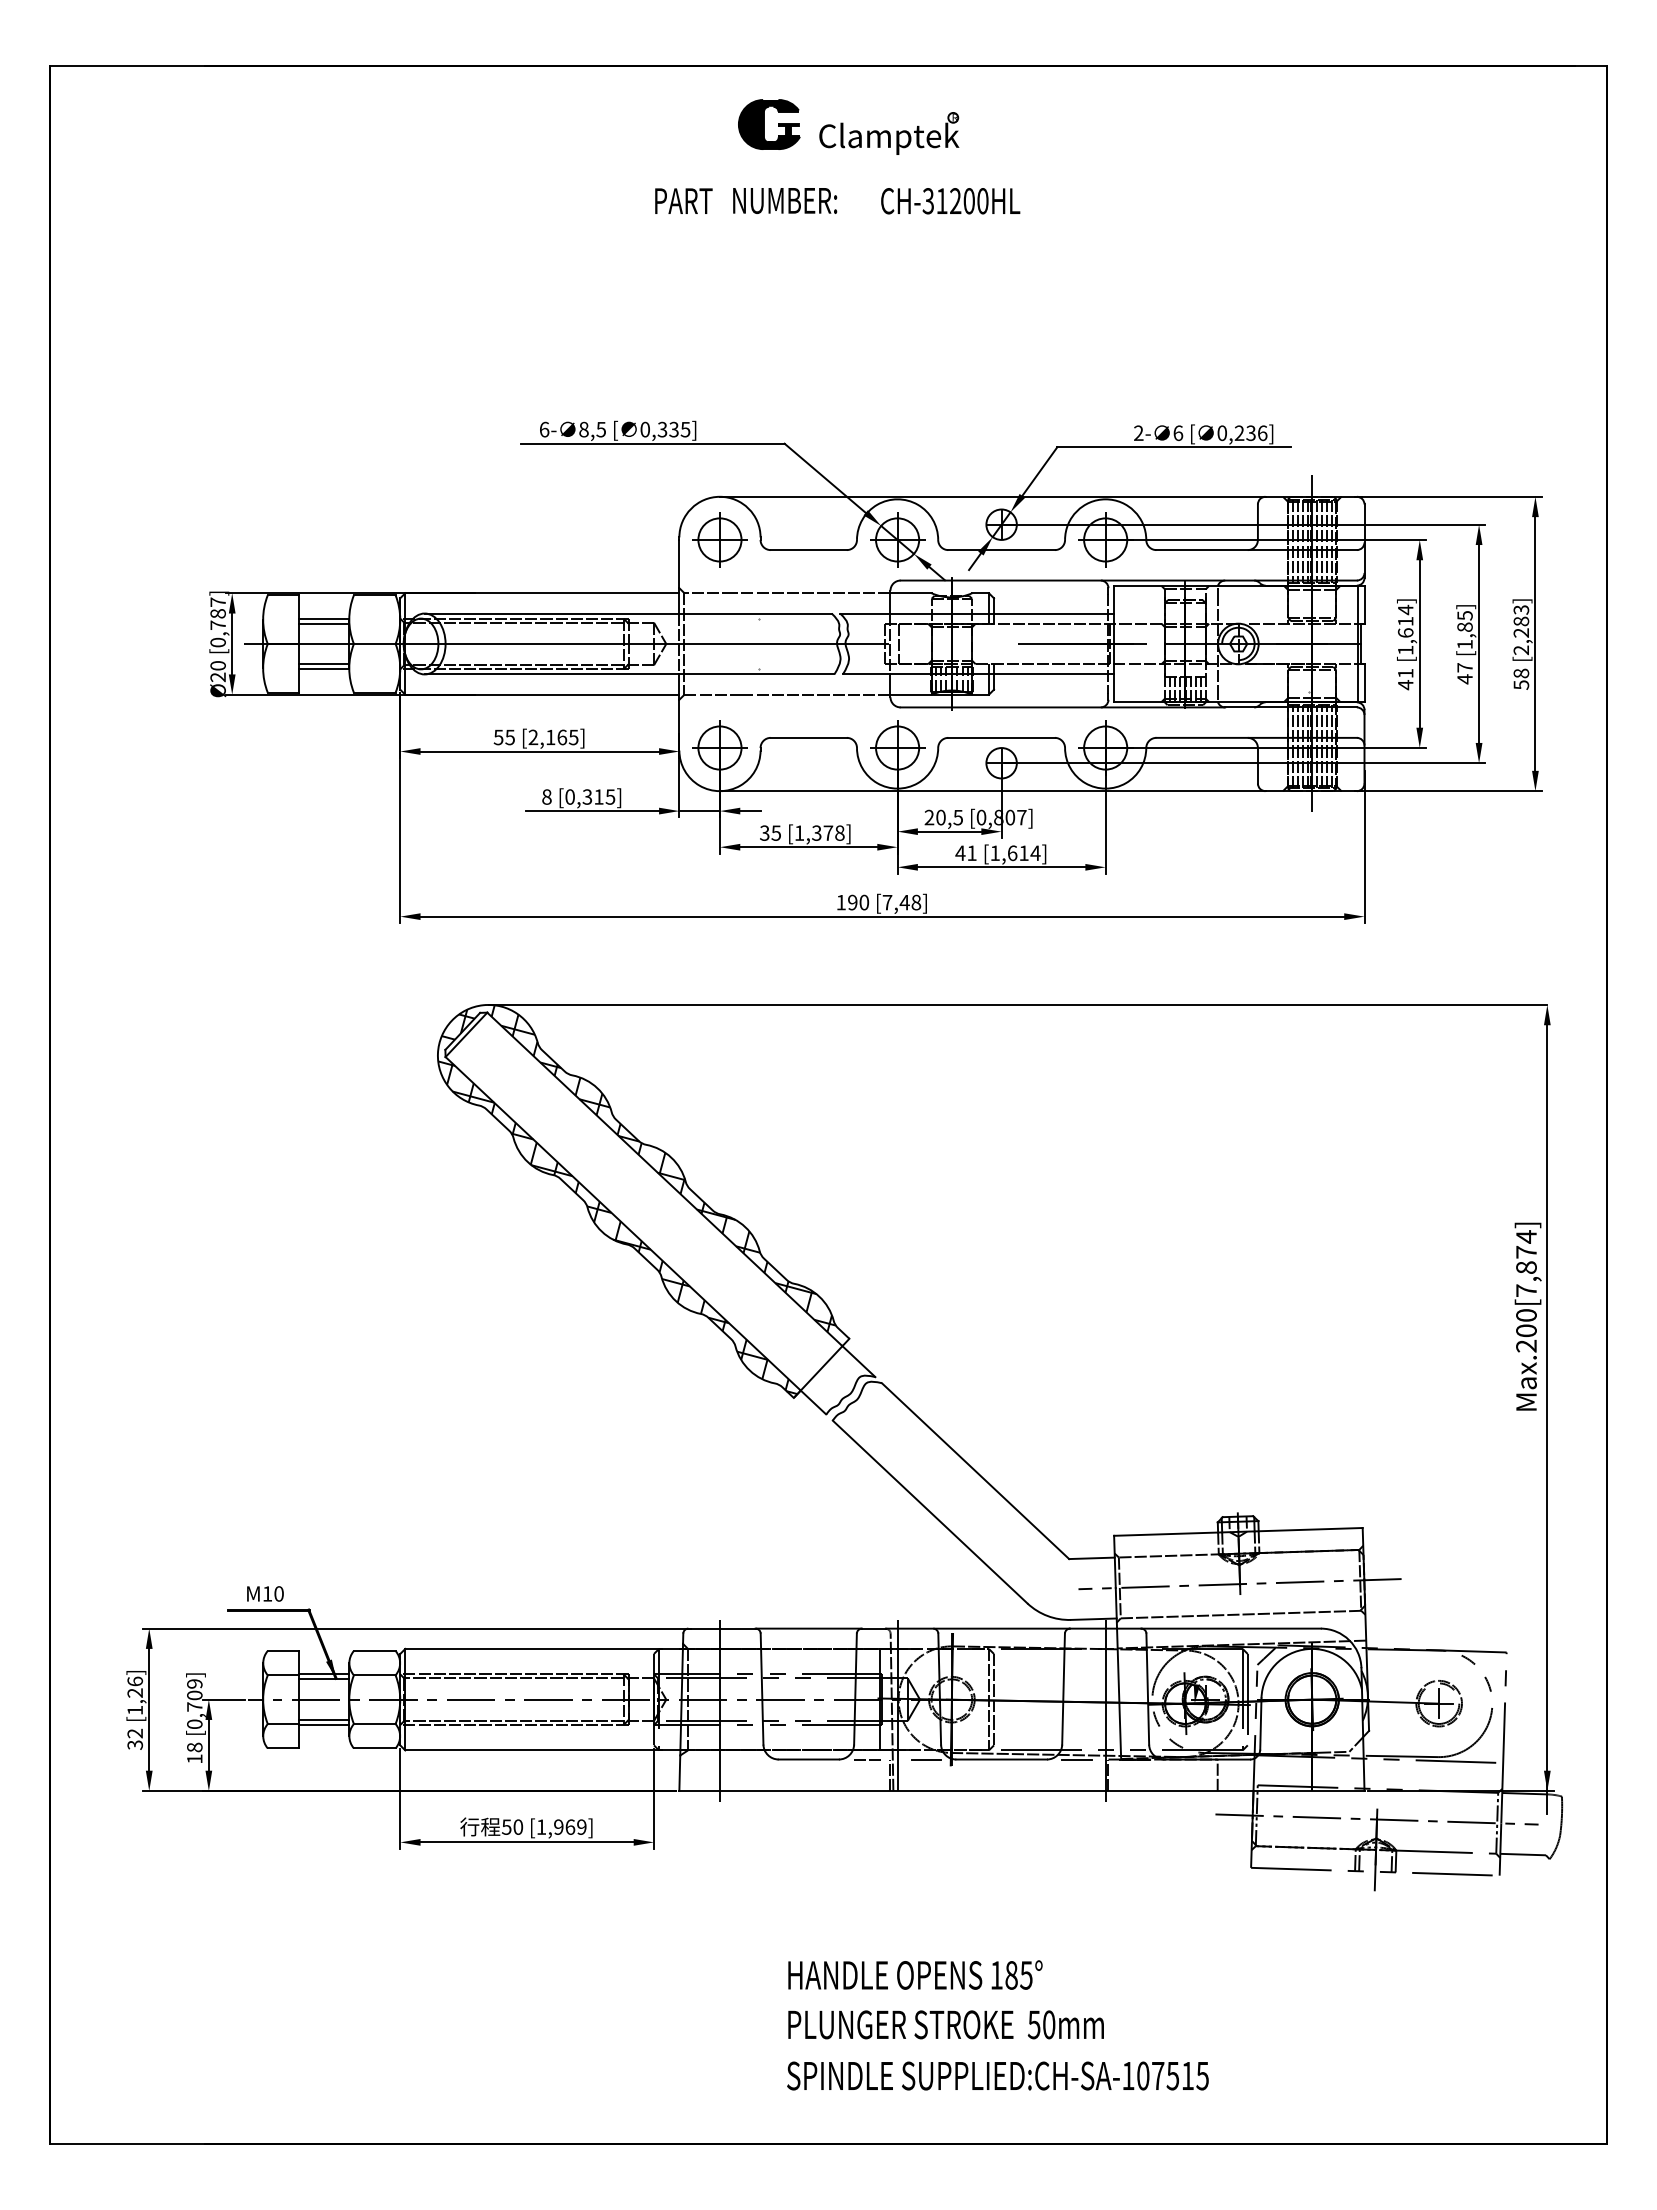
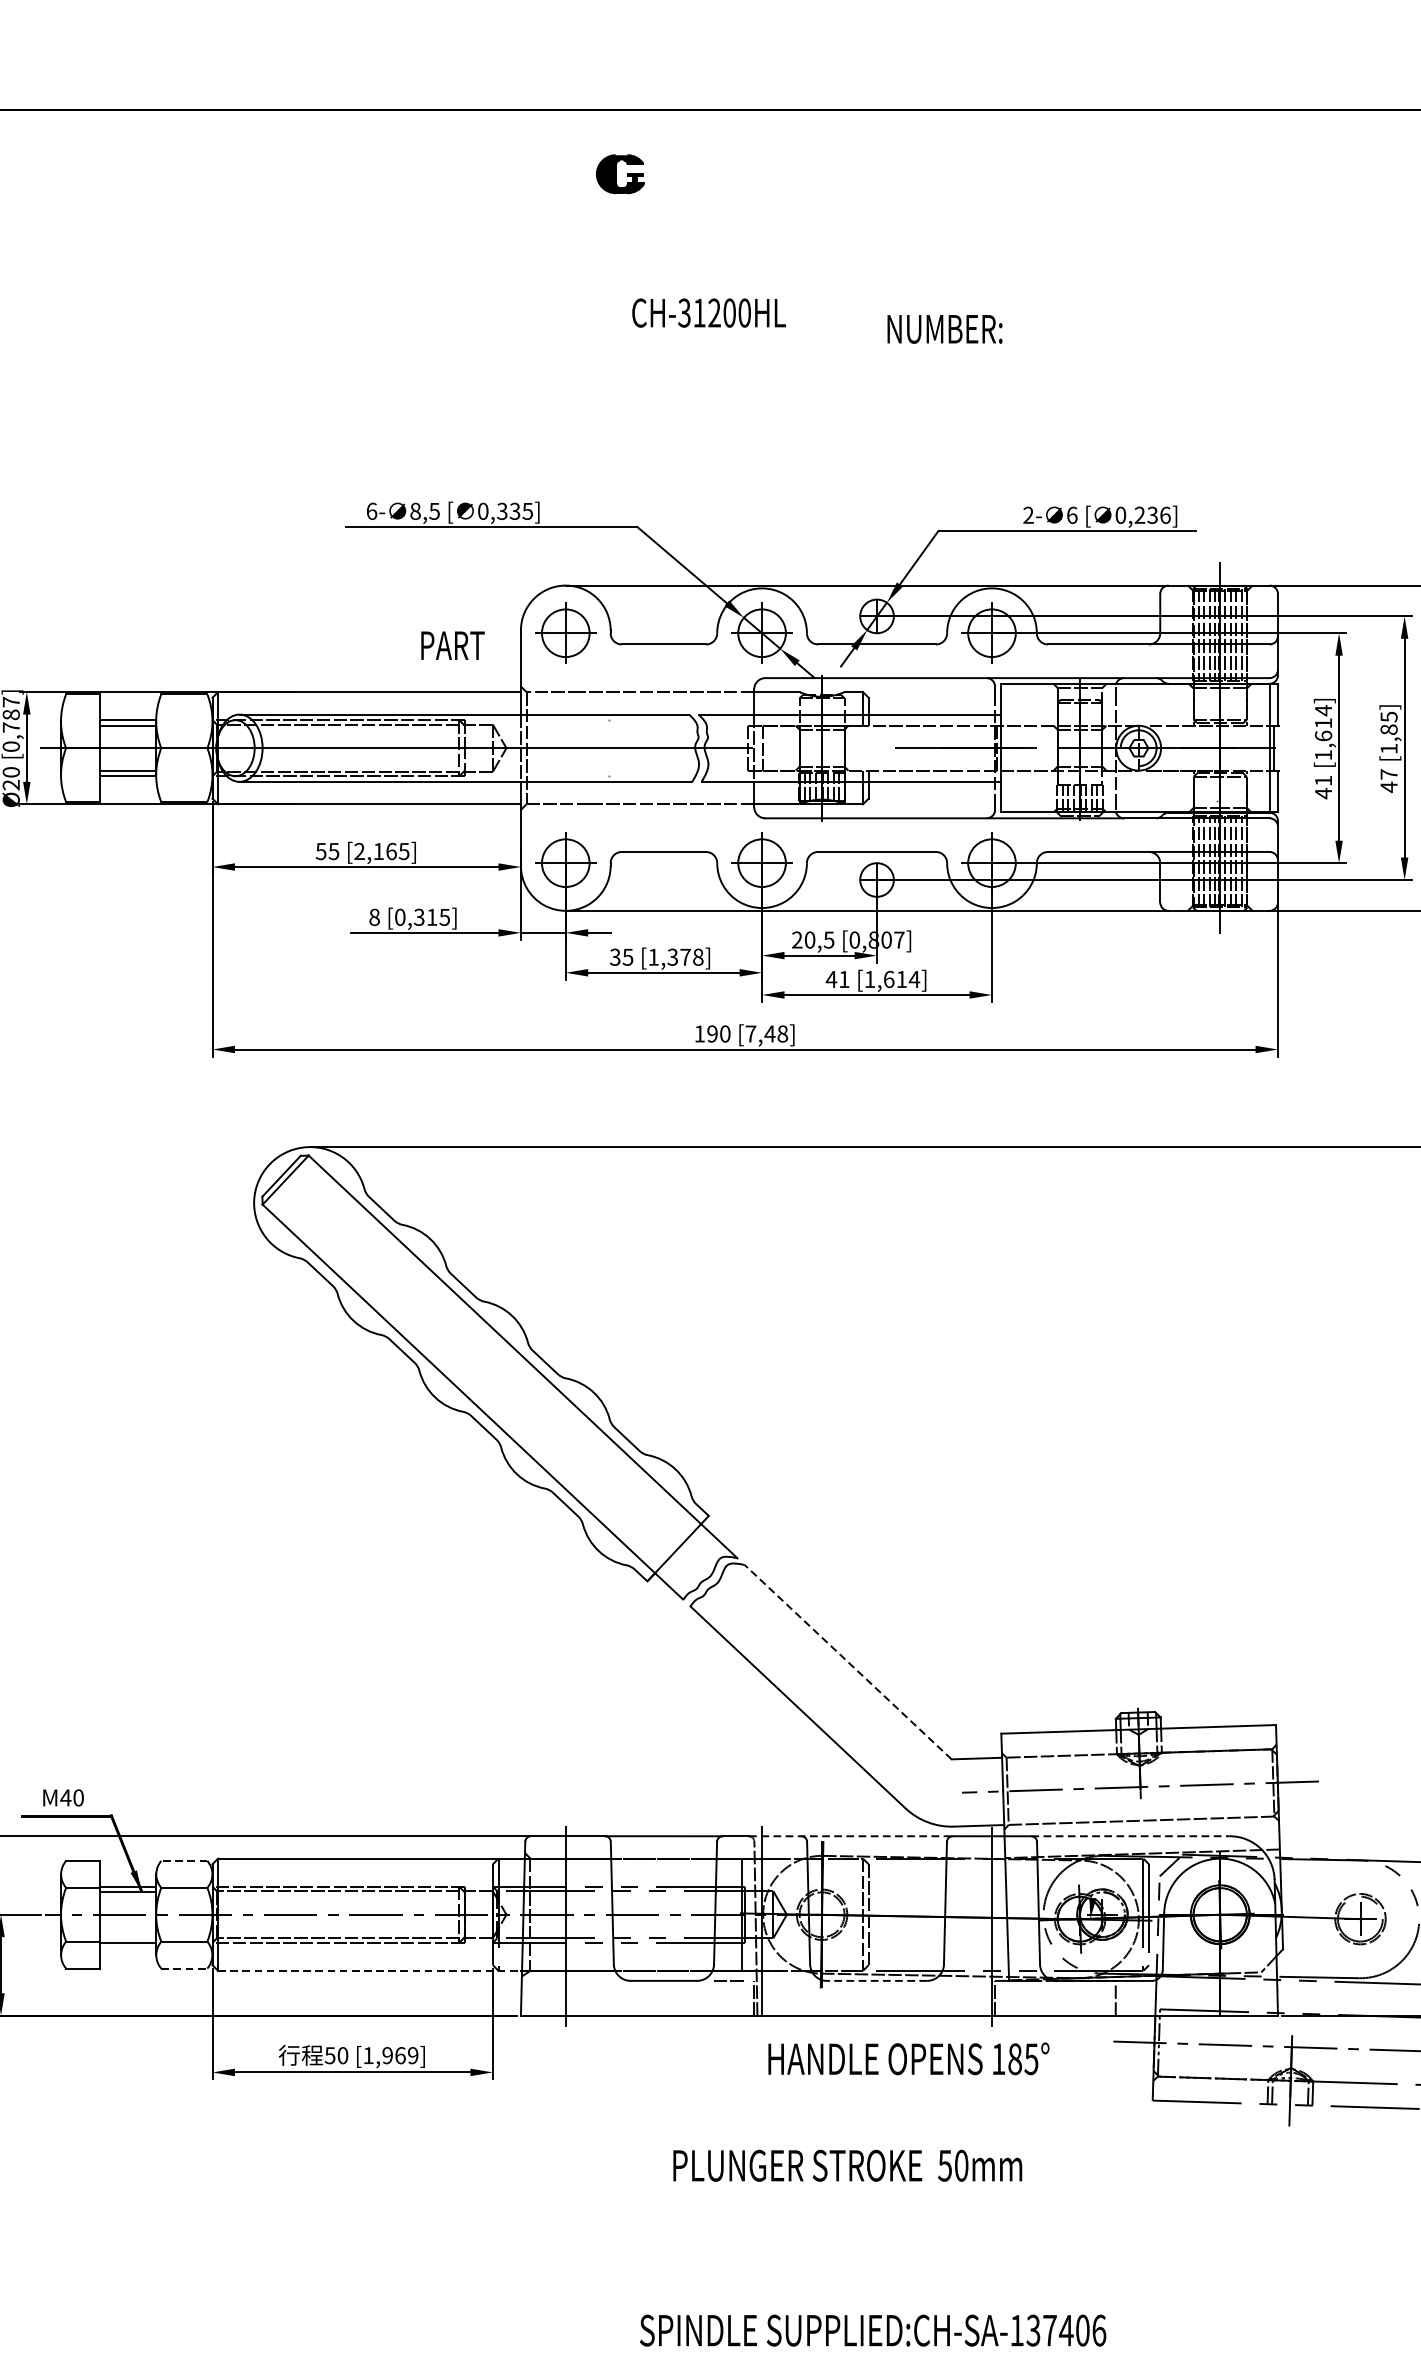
part: (769, 124) -> (620, 174), size x0.7
part: (889, 133) -> (753, 184), removed
text: (683, 200) -> (452, 644), moved
text: (785, 200) -> (945, 328), moved
text: (950, 201) -> (708, 313), moved
hatch: (636, 1199) -> (473, 1362), removed
line: (975, 1470) -> (848, 1661), solid -> dashed
text: (267, 1593) -> (65, 1797), M10 -> M40
line: (978, 1628) -> (851, 1836), solid -> dashed
line: (1231, 1628) -> (1131, 1836), solid -> dashed
line: (374, 1650) -> (184, 1860), solid -> dashed
line: (323, 1719) -> (127, 1936), removed
line: (374, 1748) -> (184, 1968), solid -> dashed
line: (542, 1750) -> (369, 1970), solid -> dashed
line: (926, 1759) -> (794, 1980), removed
line: (1001, 1759) -> (876, 1980), solid -> dashed
line: (1076, 1759) -> (959, 1980), removed
text: (915, 1974) -> (908, 2058), moved
text: (945, 2024) -> (847, 2165), moved
text: (1172, 2075) -> (1065, 2330), SUPPLIED:CH-SA-107515 -> SUPPLIED:CH-SA-137406

